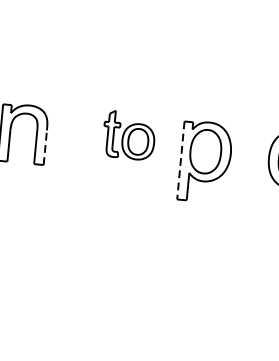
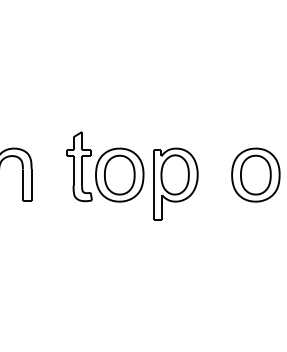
part: (129, 135) -> (105, 166), size x1.67
line: (45, 147) -> (31, 184), dashed -> solid
line: (180, 161) -> (153, 185), dashed -> solid

